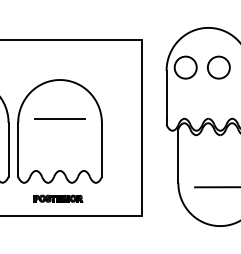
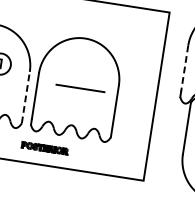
line: (166, 94) -> (184, 68), solid -> dashed
line: (59, 118) -> (79, 88), moved
line: (8, 149) -> (25, 97), solid -> dashed
part: (58, 198) -> (45, 148), moved

